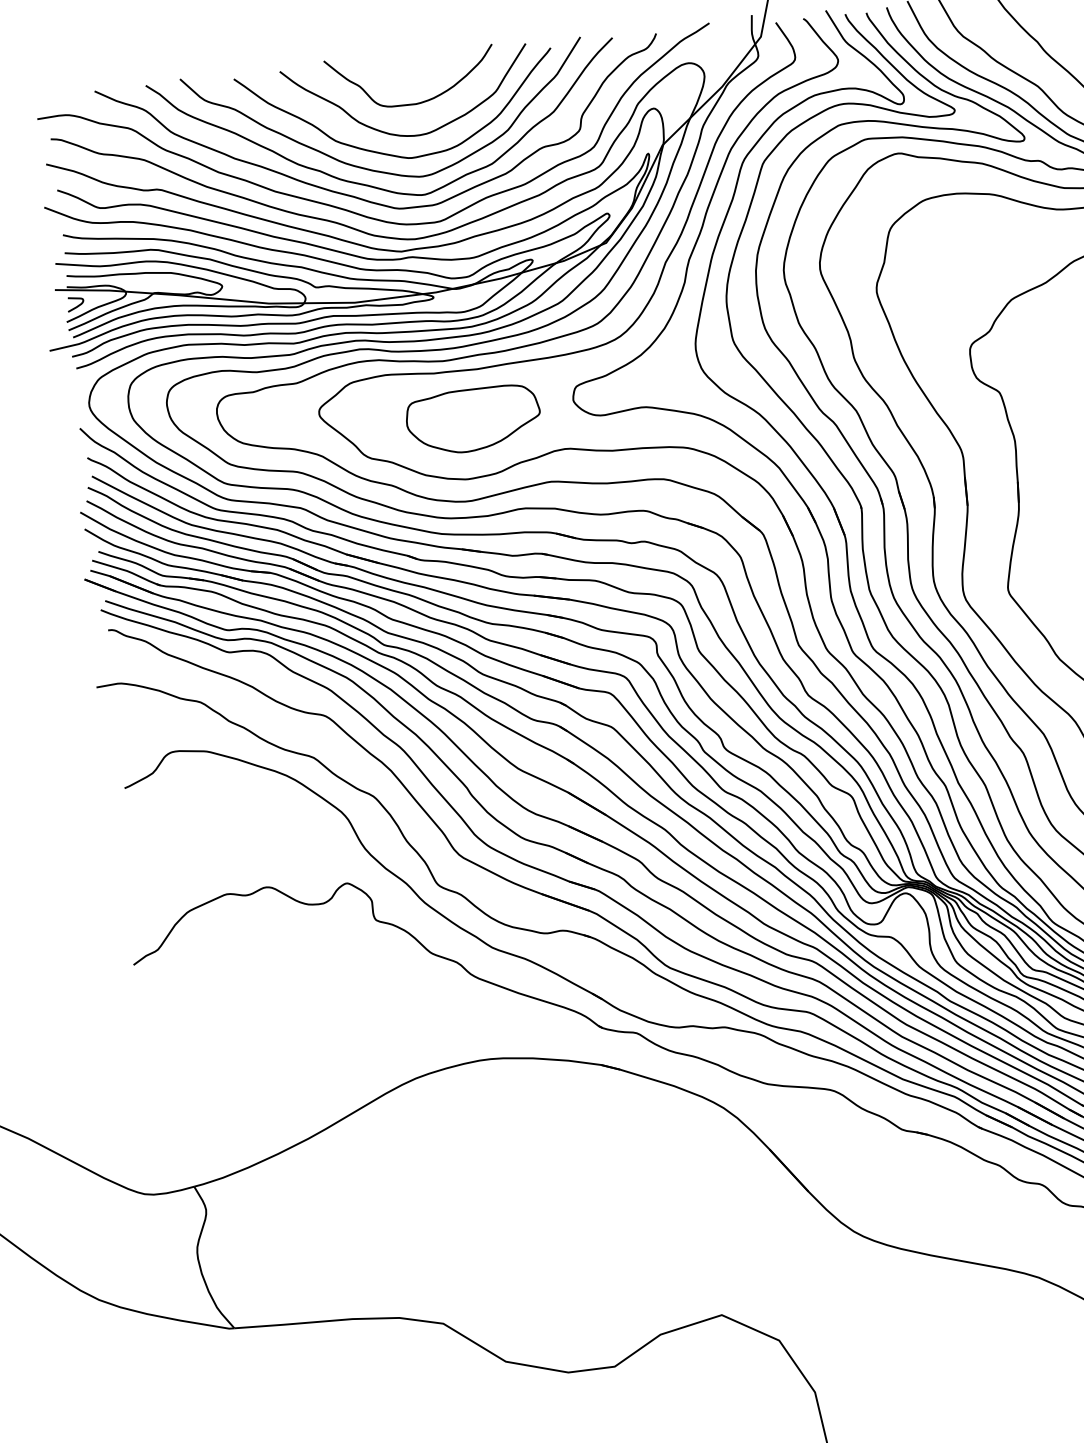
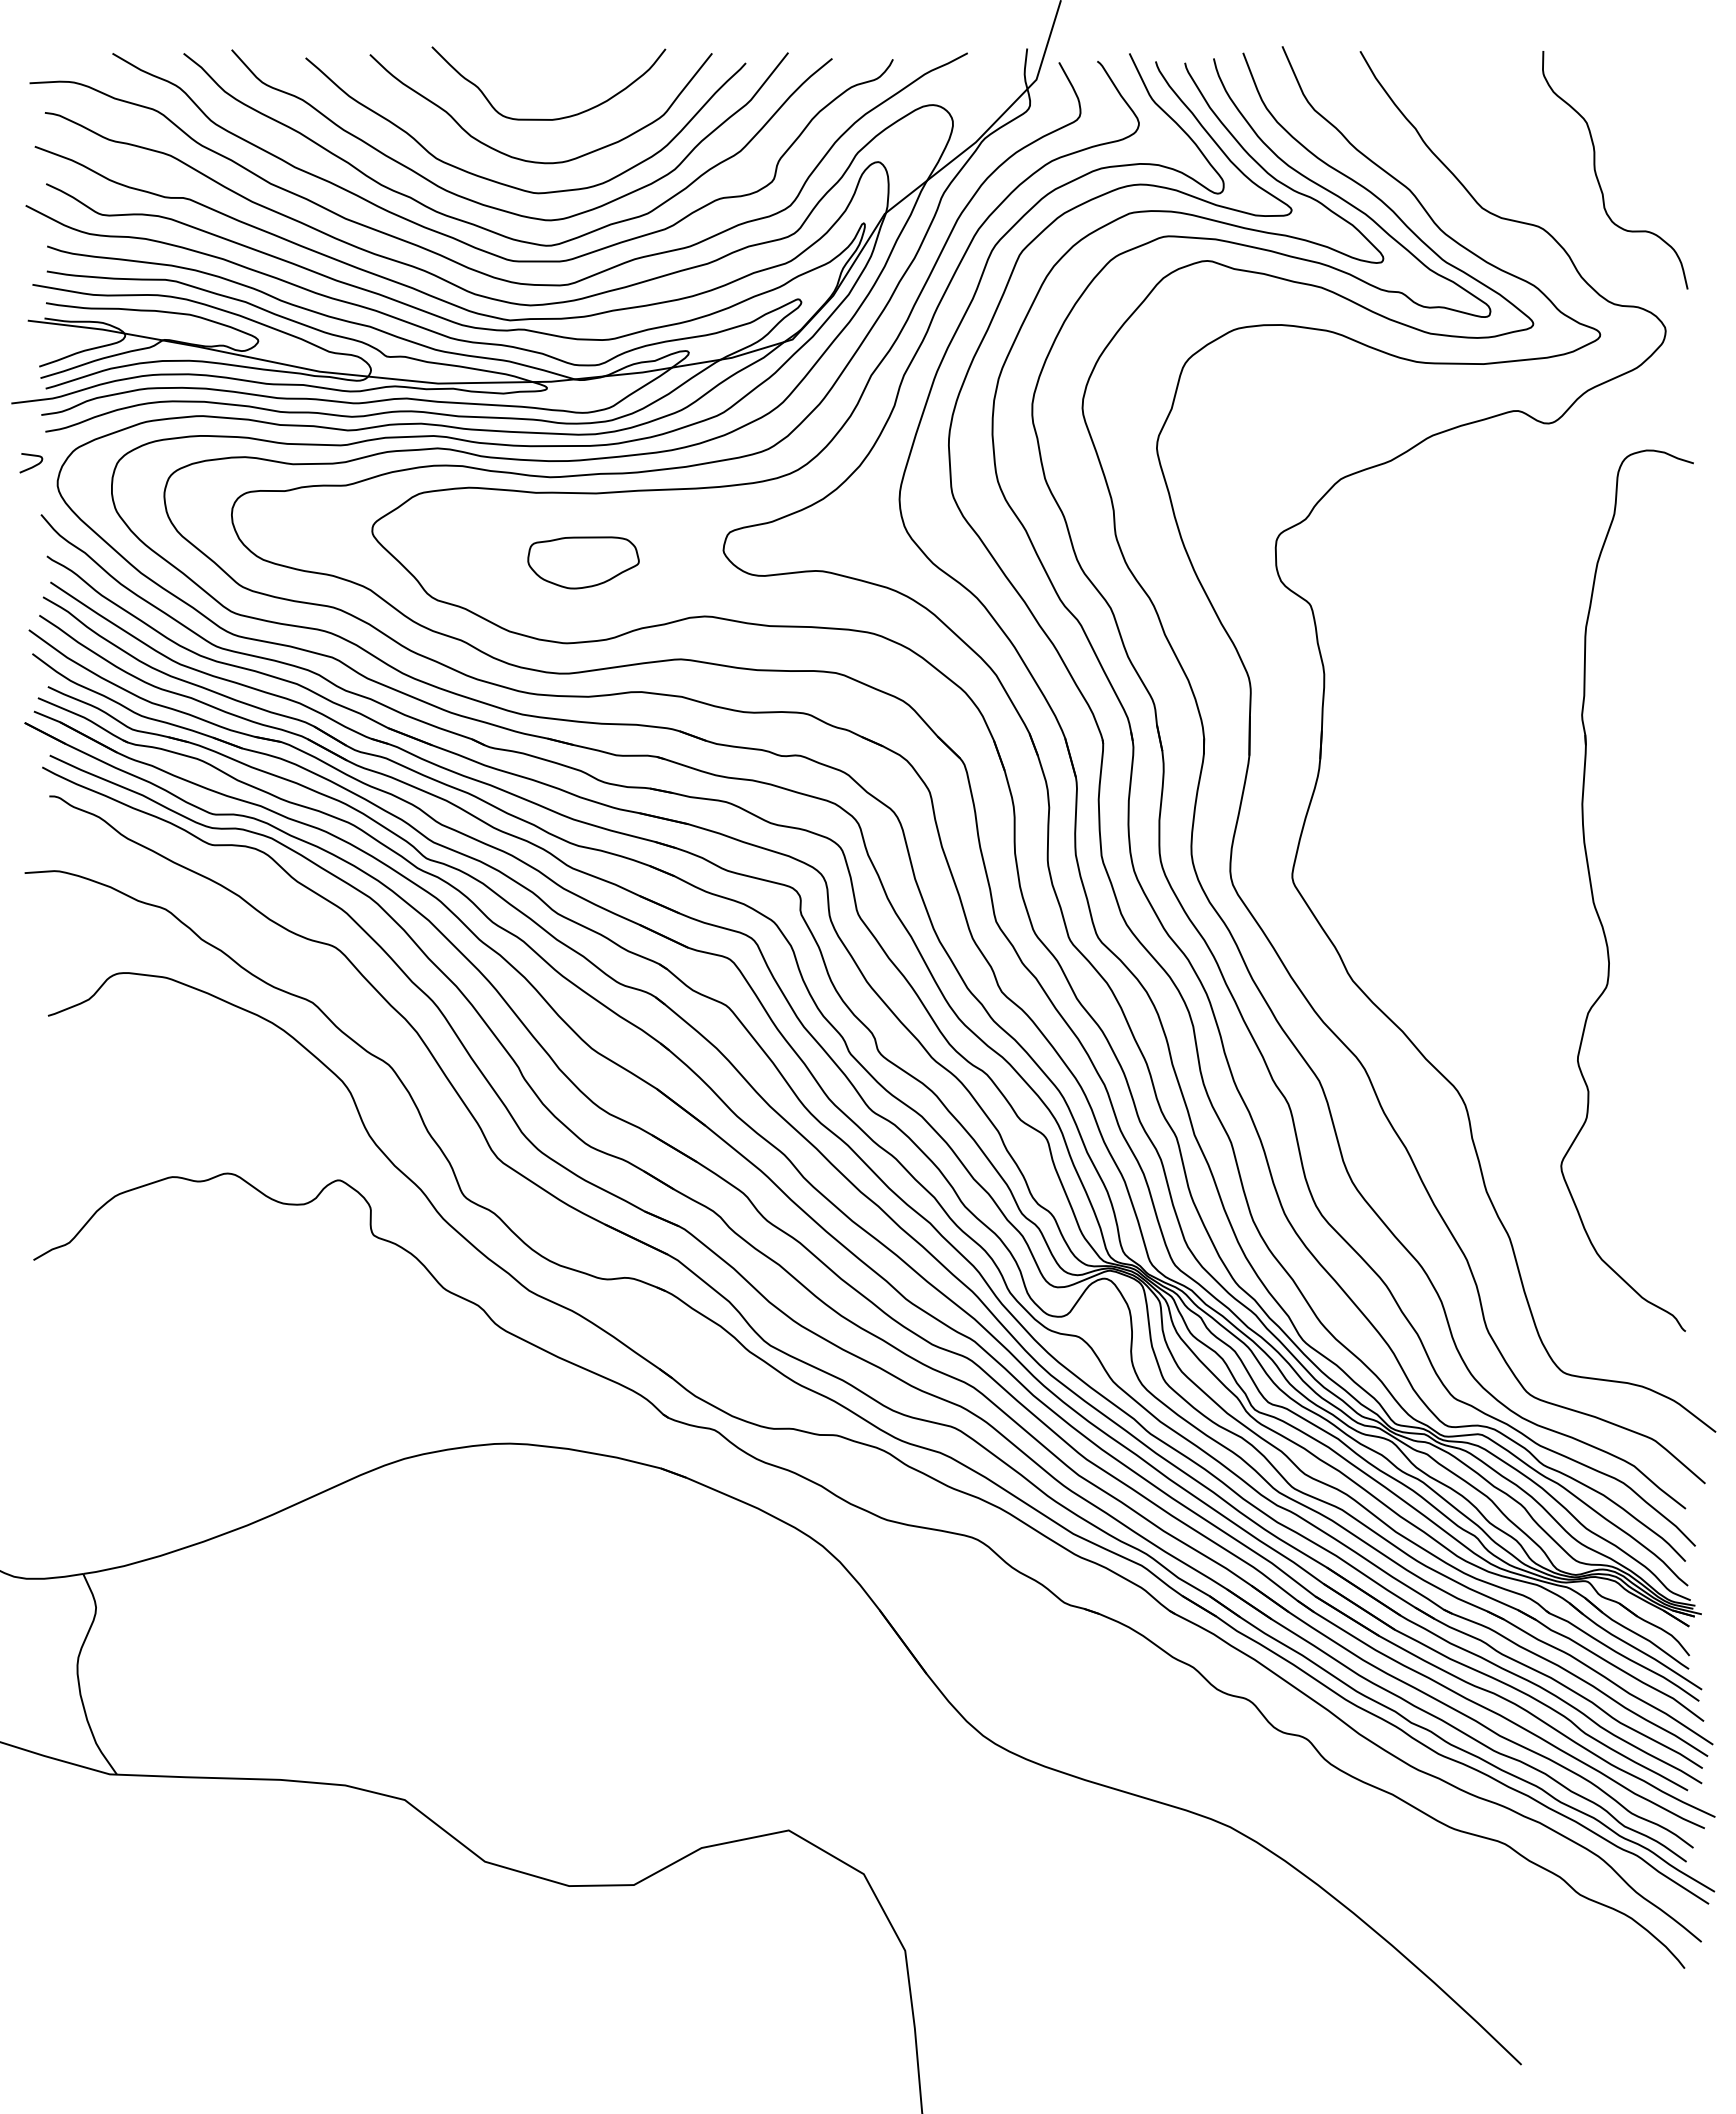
curve: (77, 305) -> (33, 465), moved
part: (473, 419) -> (583, 562), size x0.6

